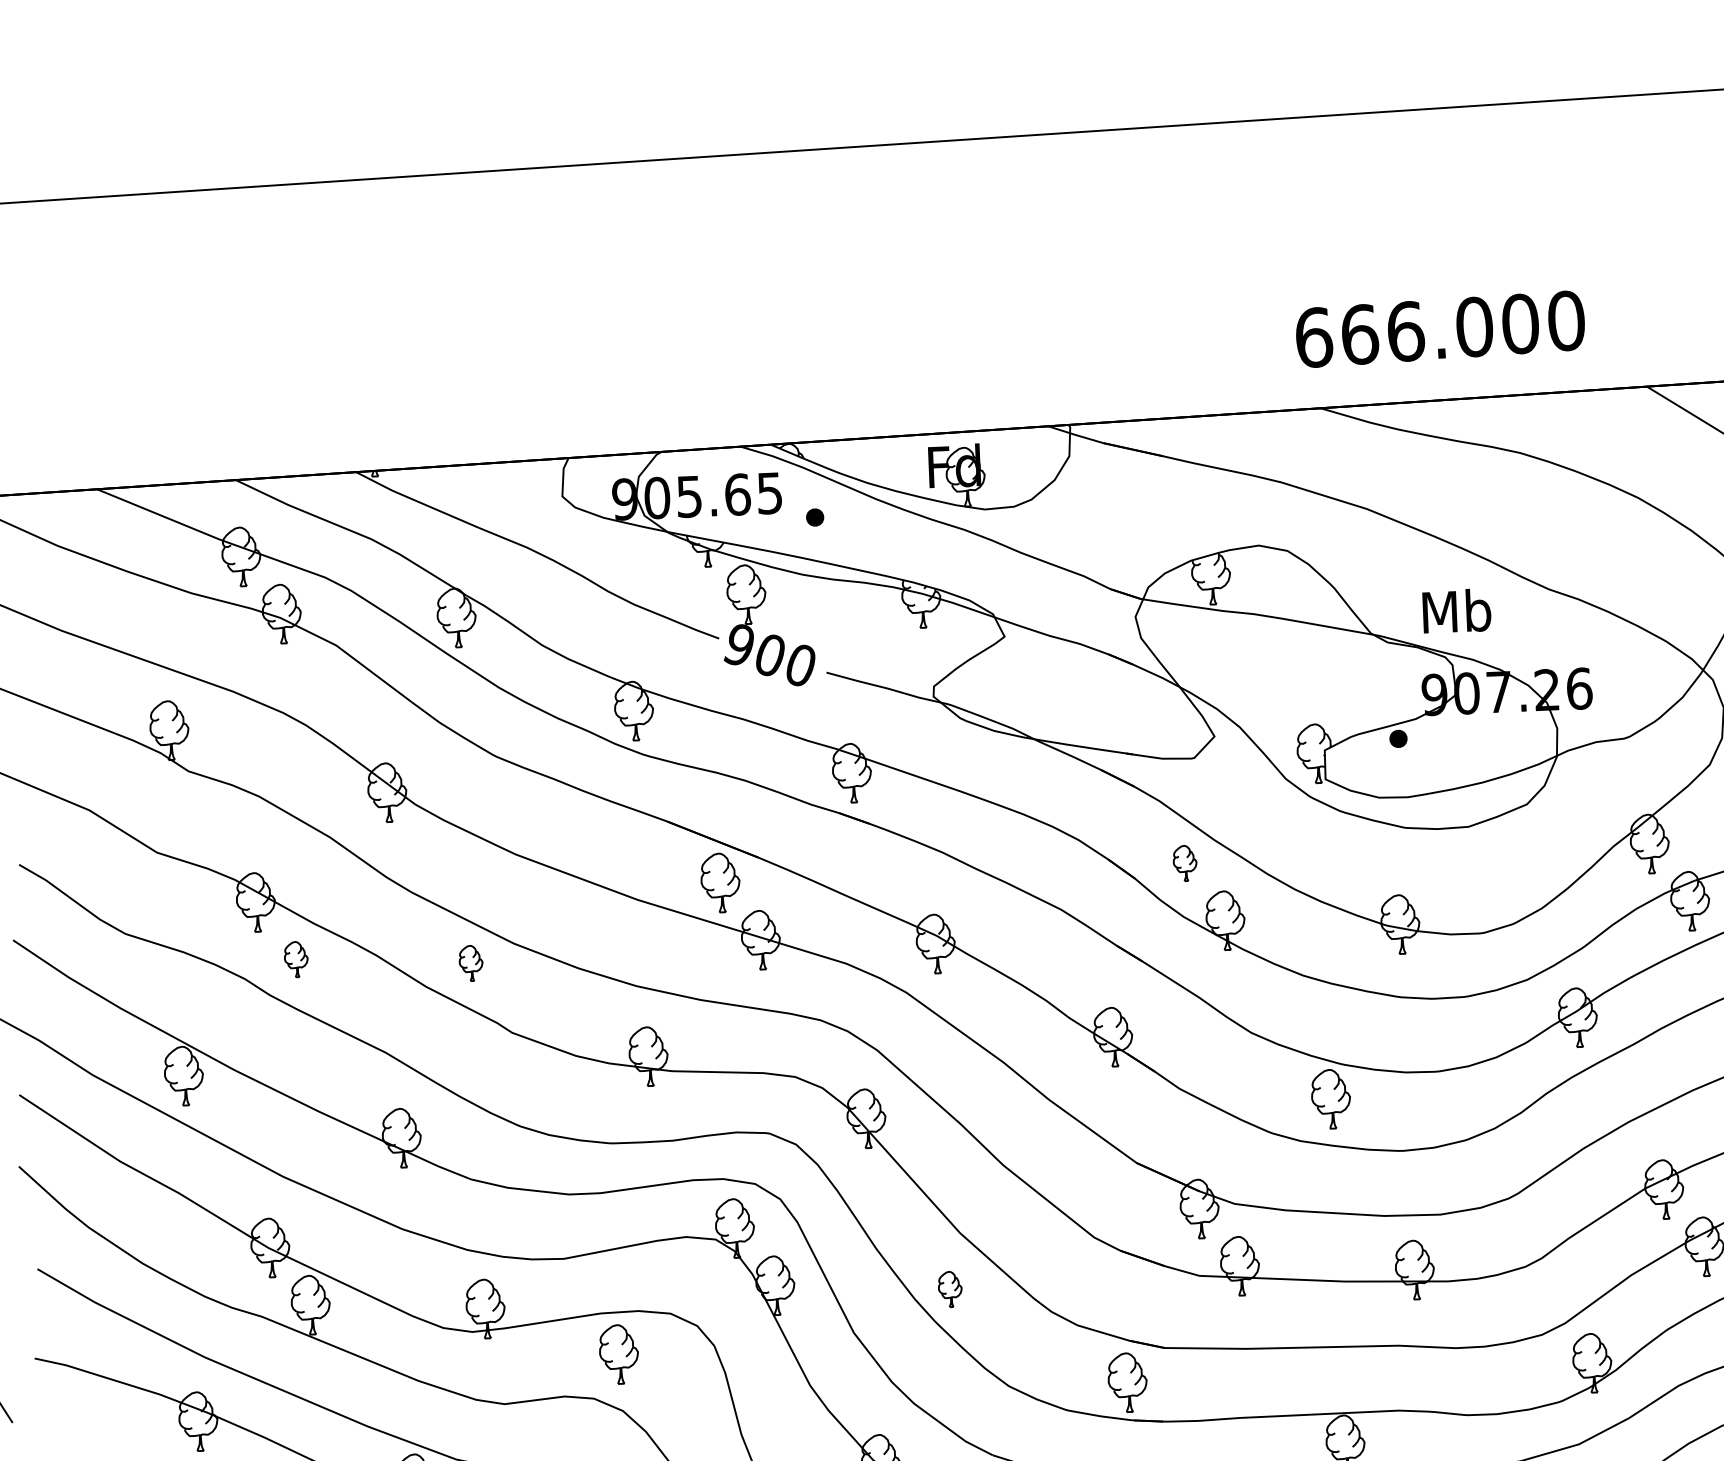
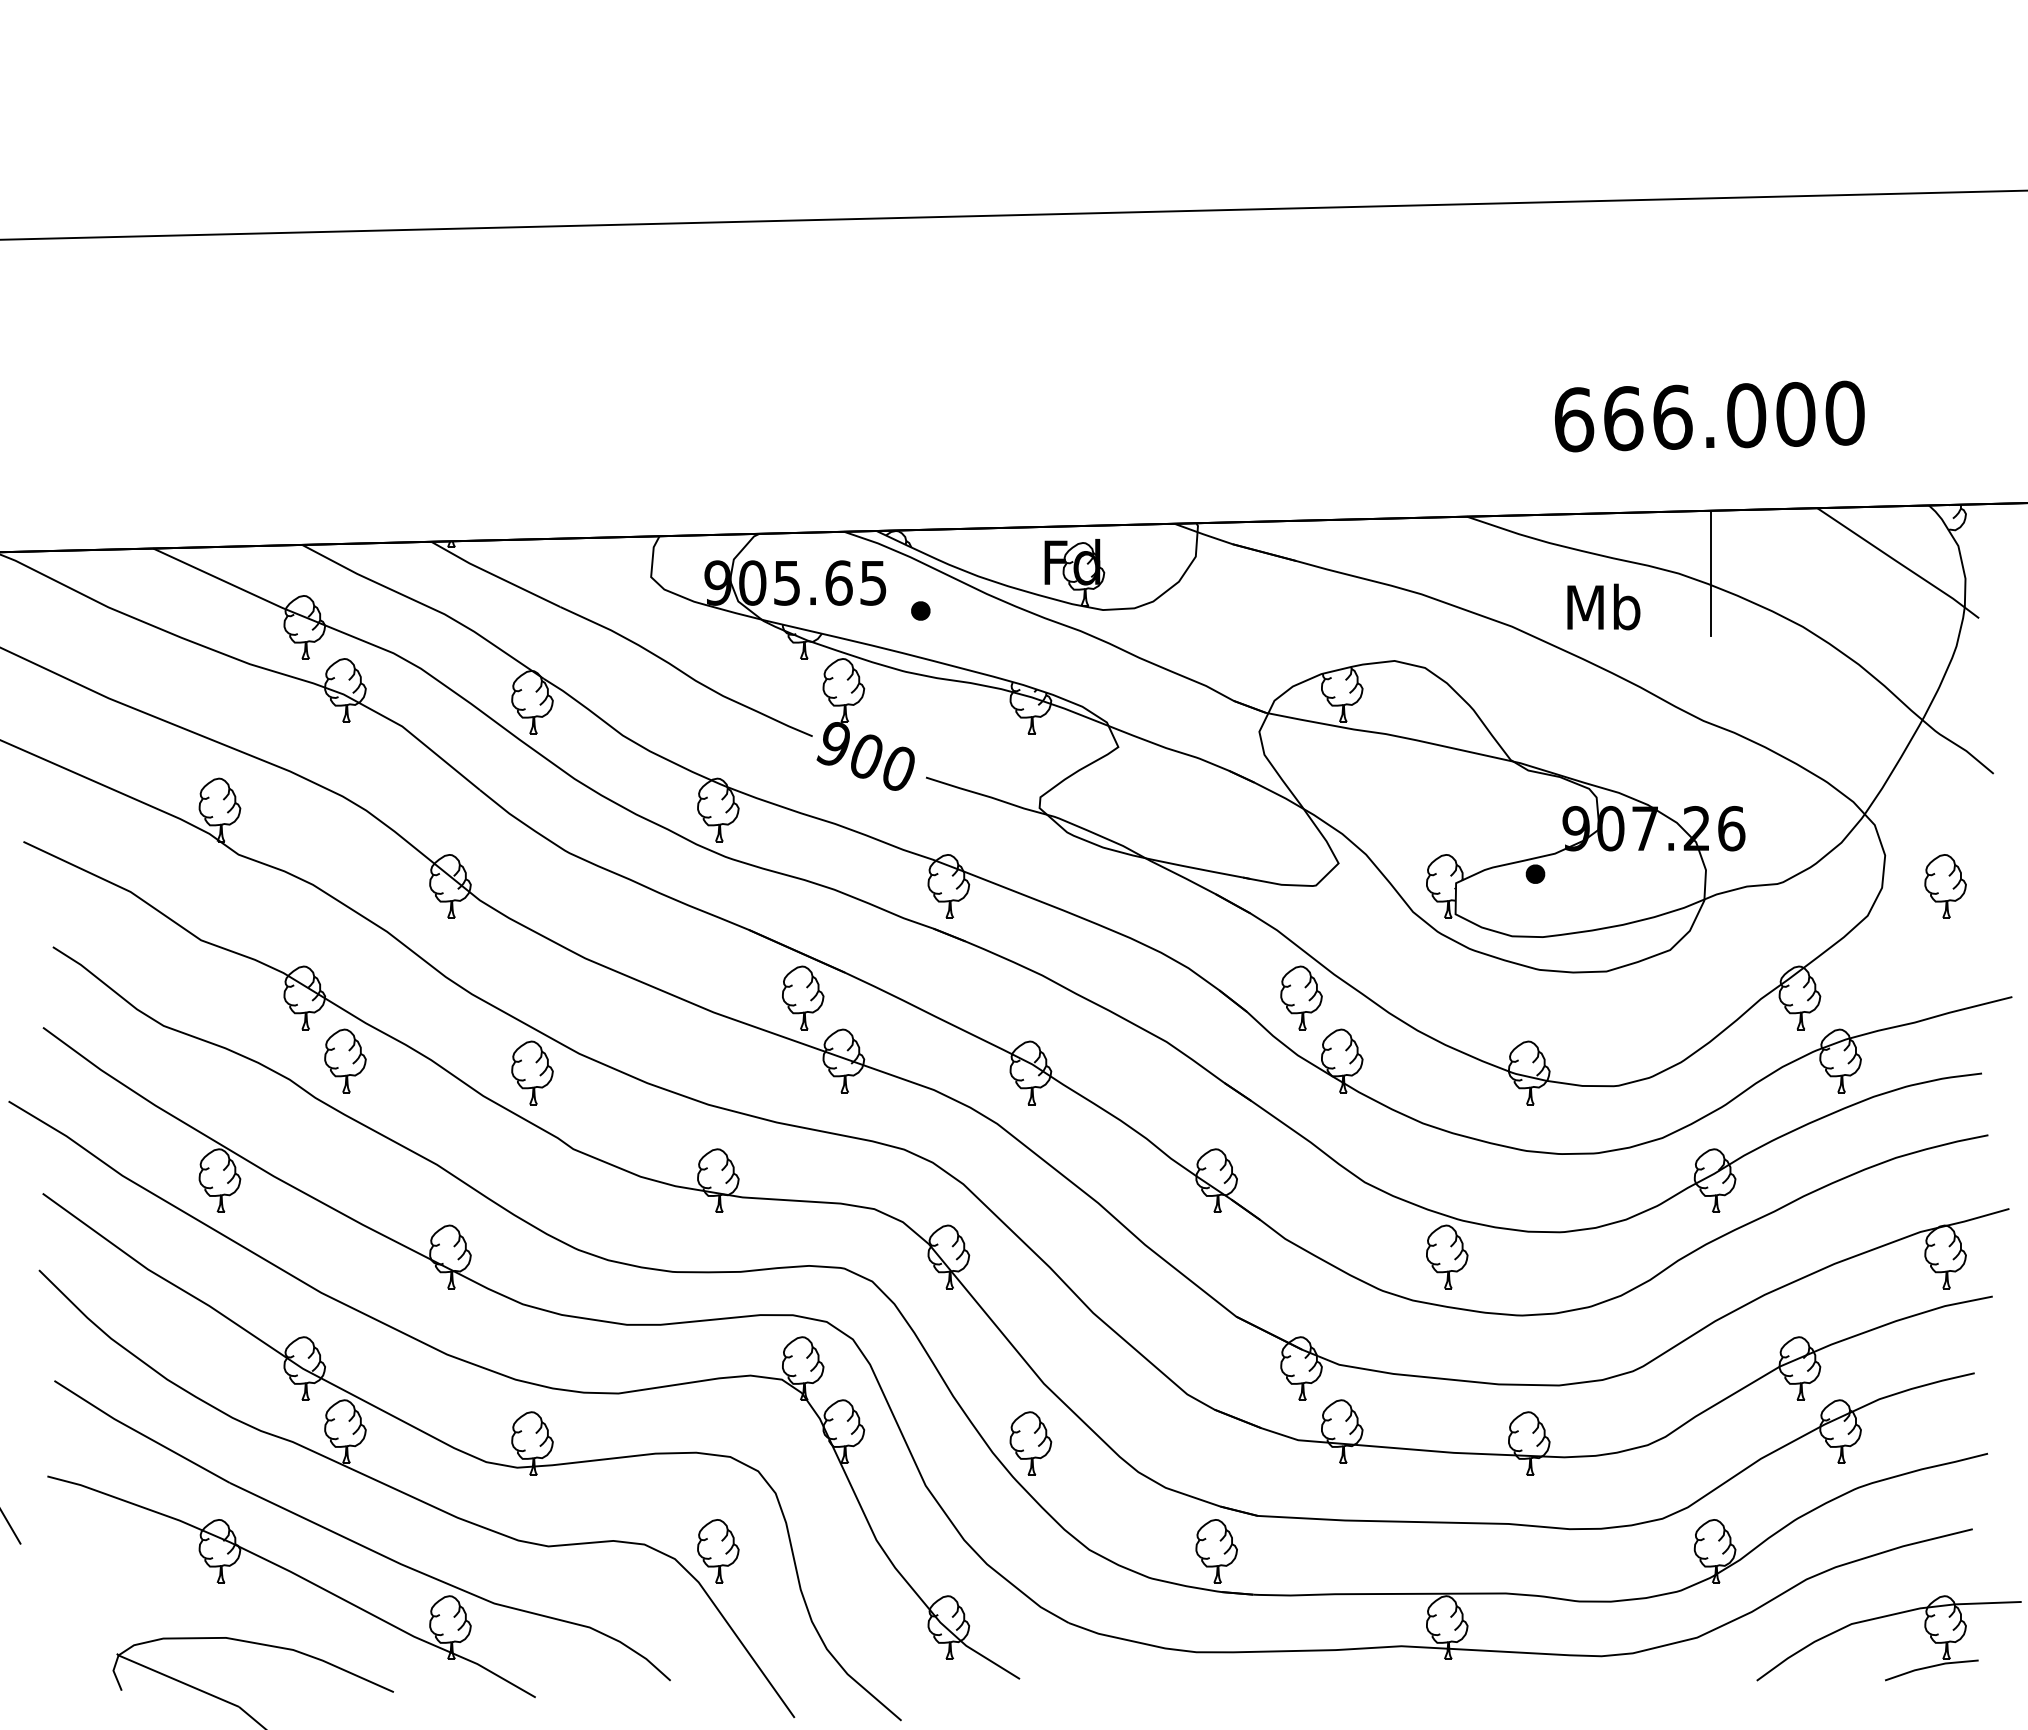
text: (1440, 329) -> (1709, 416), moved
line: (1549, 451) -> (1710, 573), added
text: (1456, 610) -> (1603, 606), moved
part: (1185, 862) -> (1301, 997), size x1.67
part: (296, 959) -> (345, 1060), size x1.67
part: (471, 962) -> (532, 1072), size x1.67
part: (949, 1289) -> (1030, 1443), size x1.67
part: (619, 1354) -> (718, 1551), moved

